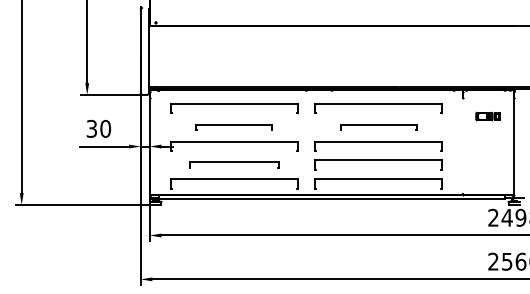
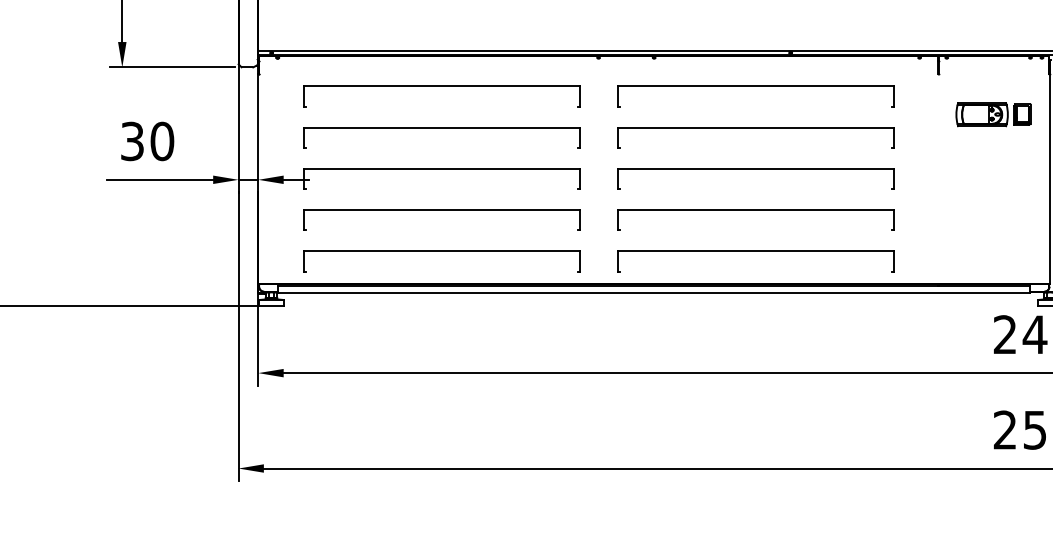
part: (487, 116) -> (992, 114), size x1.43
part: (234, 127) -> (442, 138), size x1.67
part: (378, 127) -> (755, 138), size x1.67
part: (234, 164) -> (442, 218), size x1.43

